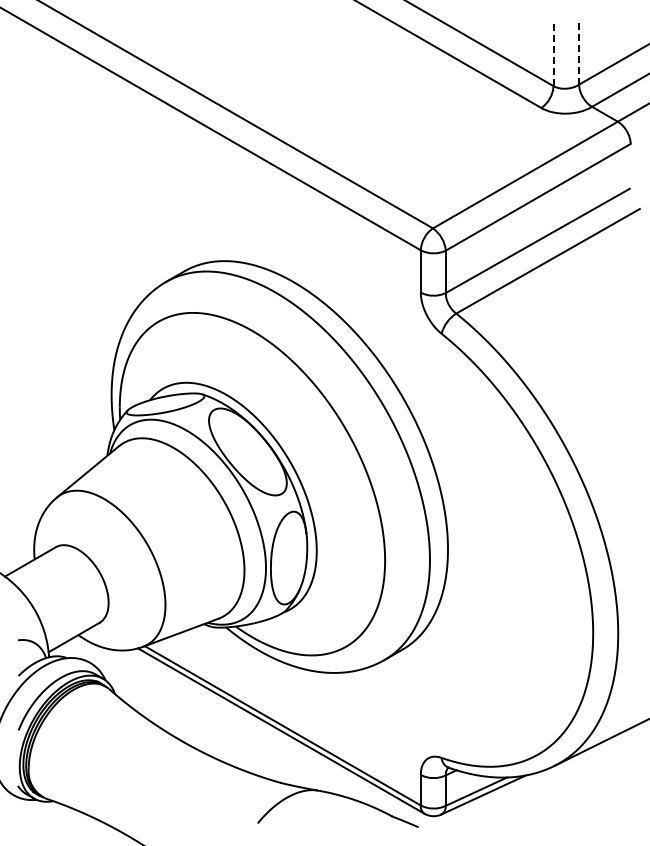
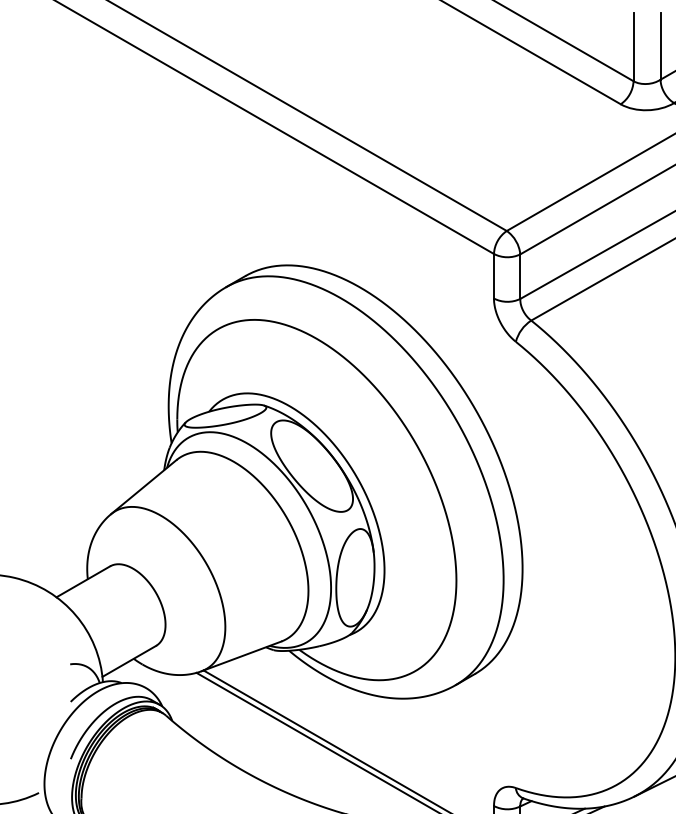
line: (579, 52) -> (660, 45), dashed -> solid
line: (553, 53) -> (633, 46), dashed -> solid

